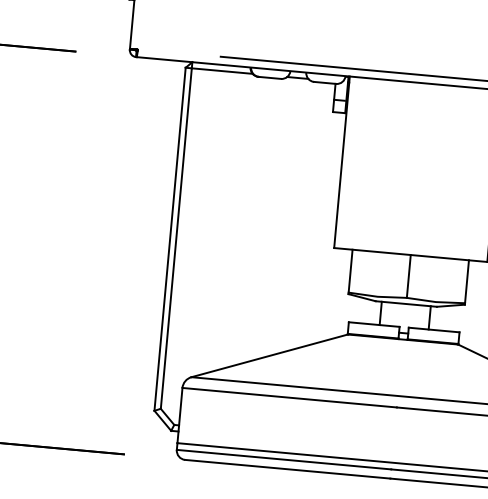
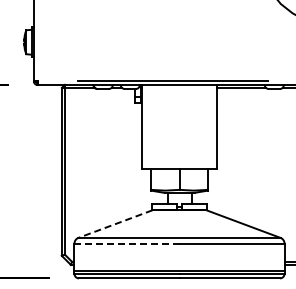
line: (269, 356) -> (115, 224), solid -> dashed
line: (290, 397) -> (127, 243), solid -> dashed

